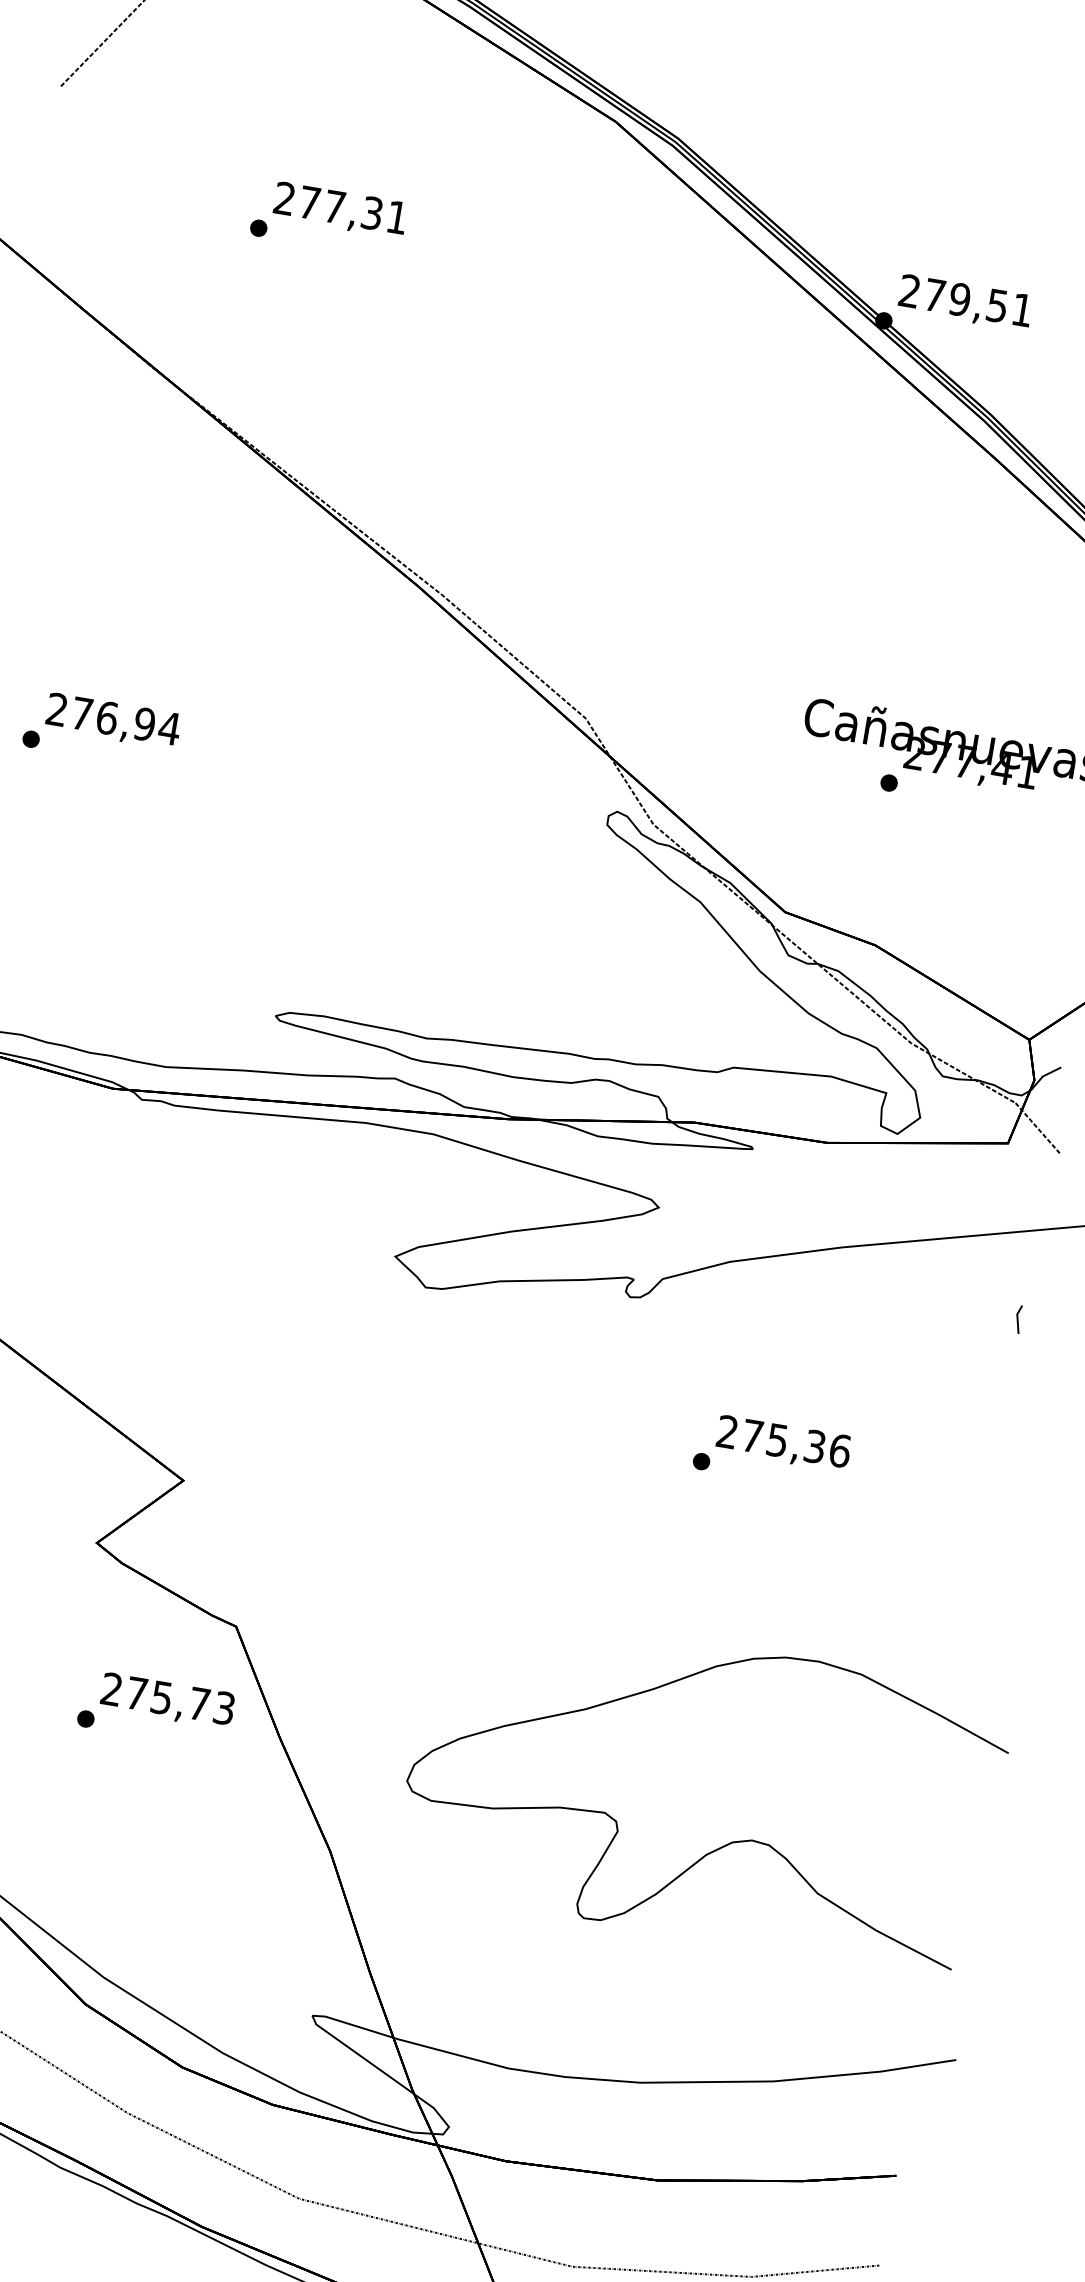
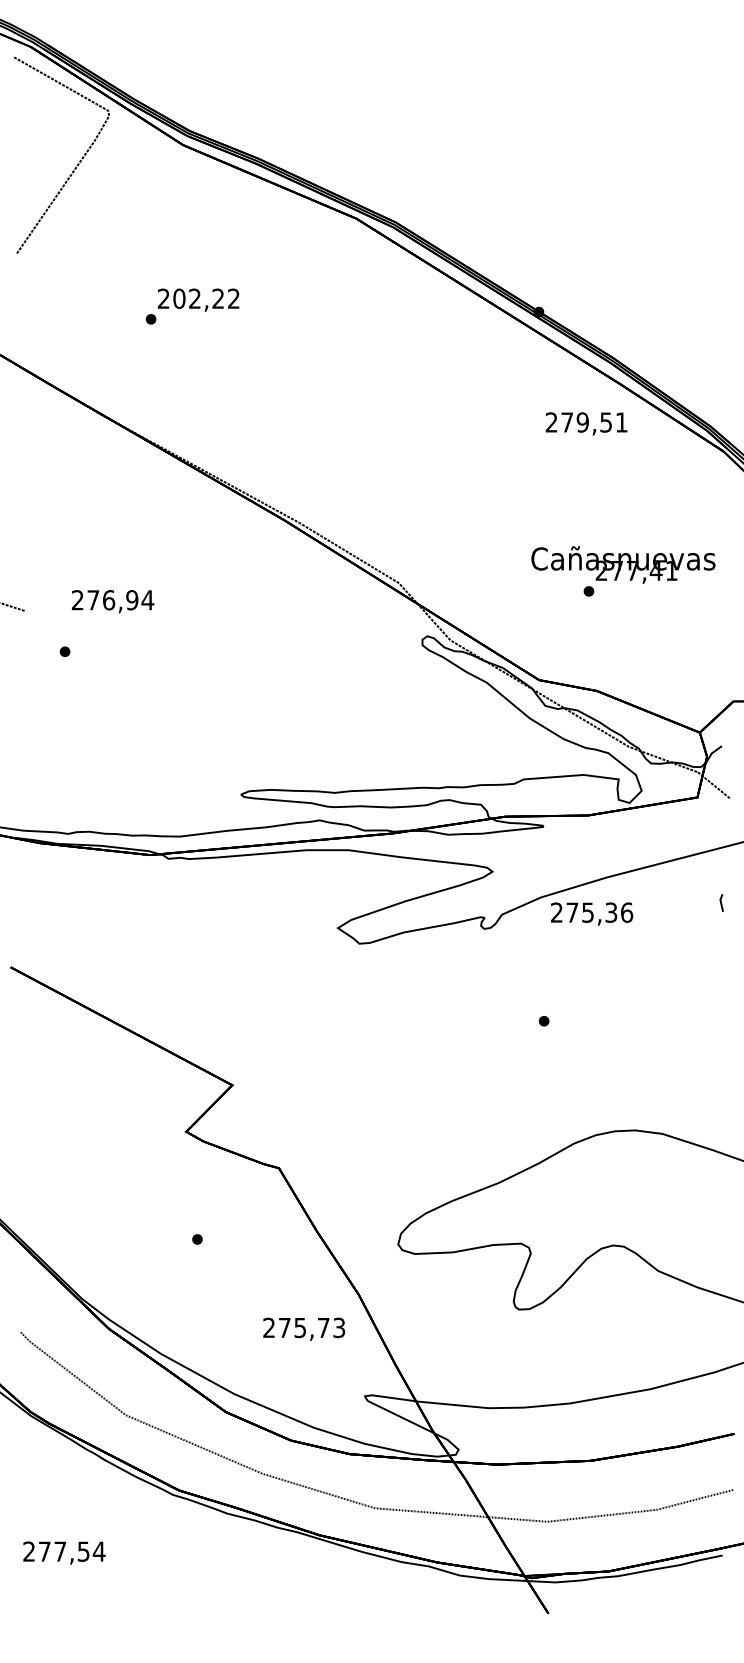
text: (353, 209) -> (206, 298), 277,31 -> 202,22
text: (965, 302) -> (586, 423), moved
text: (112, 721) -> (112, 601), moved
text: (784, 1442) -> (592, 913), moved
text: (168, 1699) -> (304, 1328), moved

